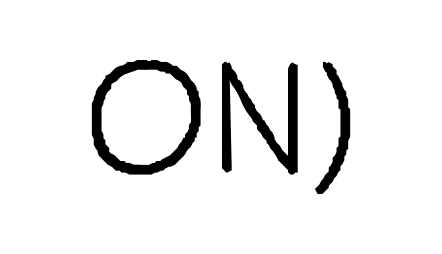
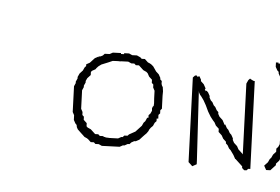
part: (145, 117) -> (117, 99), moved
part: (259, 118) -> (221, 123), moved

